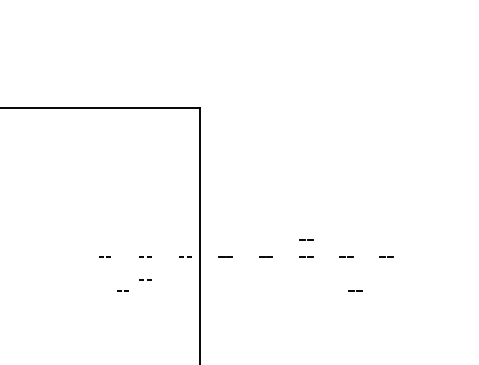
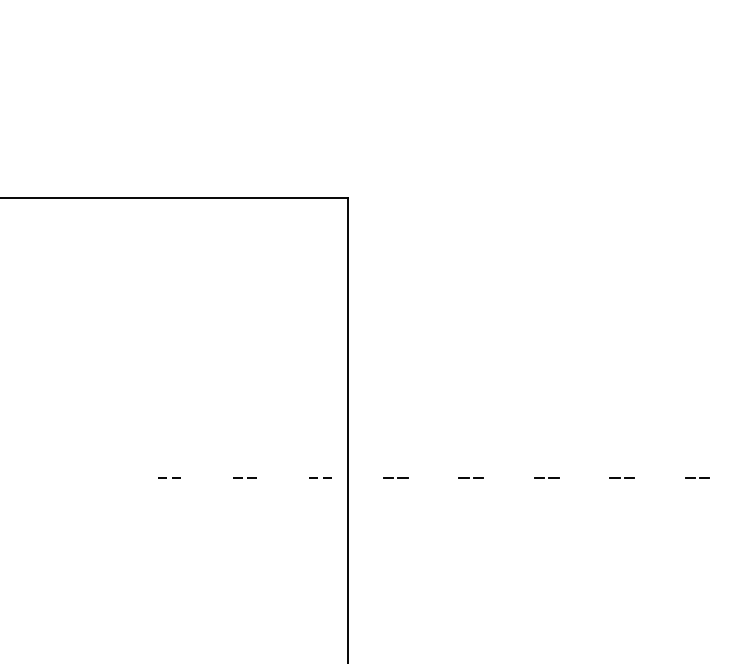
line: (305, 239) -> (545, 445), removed
line: (143, 279) -> (241, 520), removed
line: (121, 290) -> (200, 540), removed
line: (354, 290) -> (637, 540), removed

